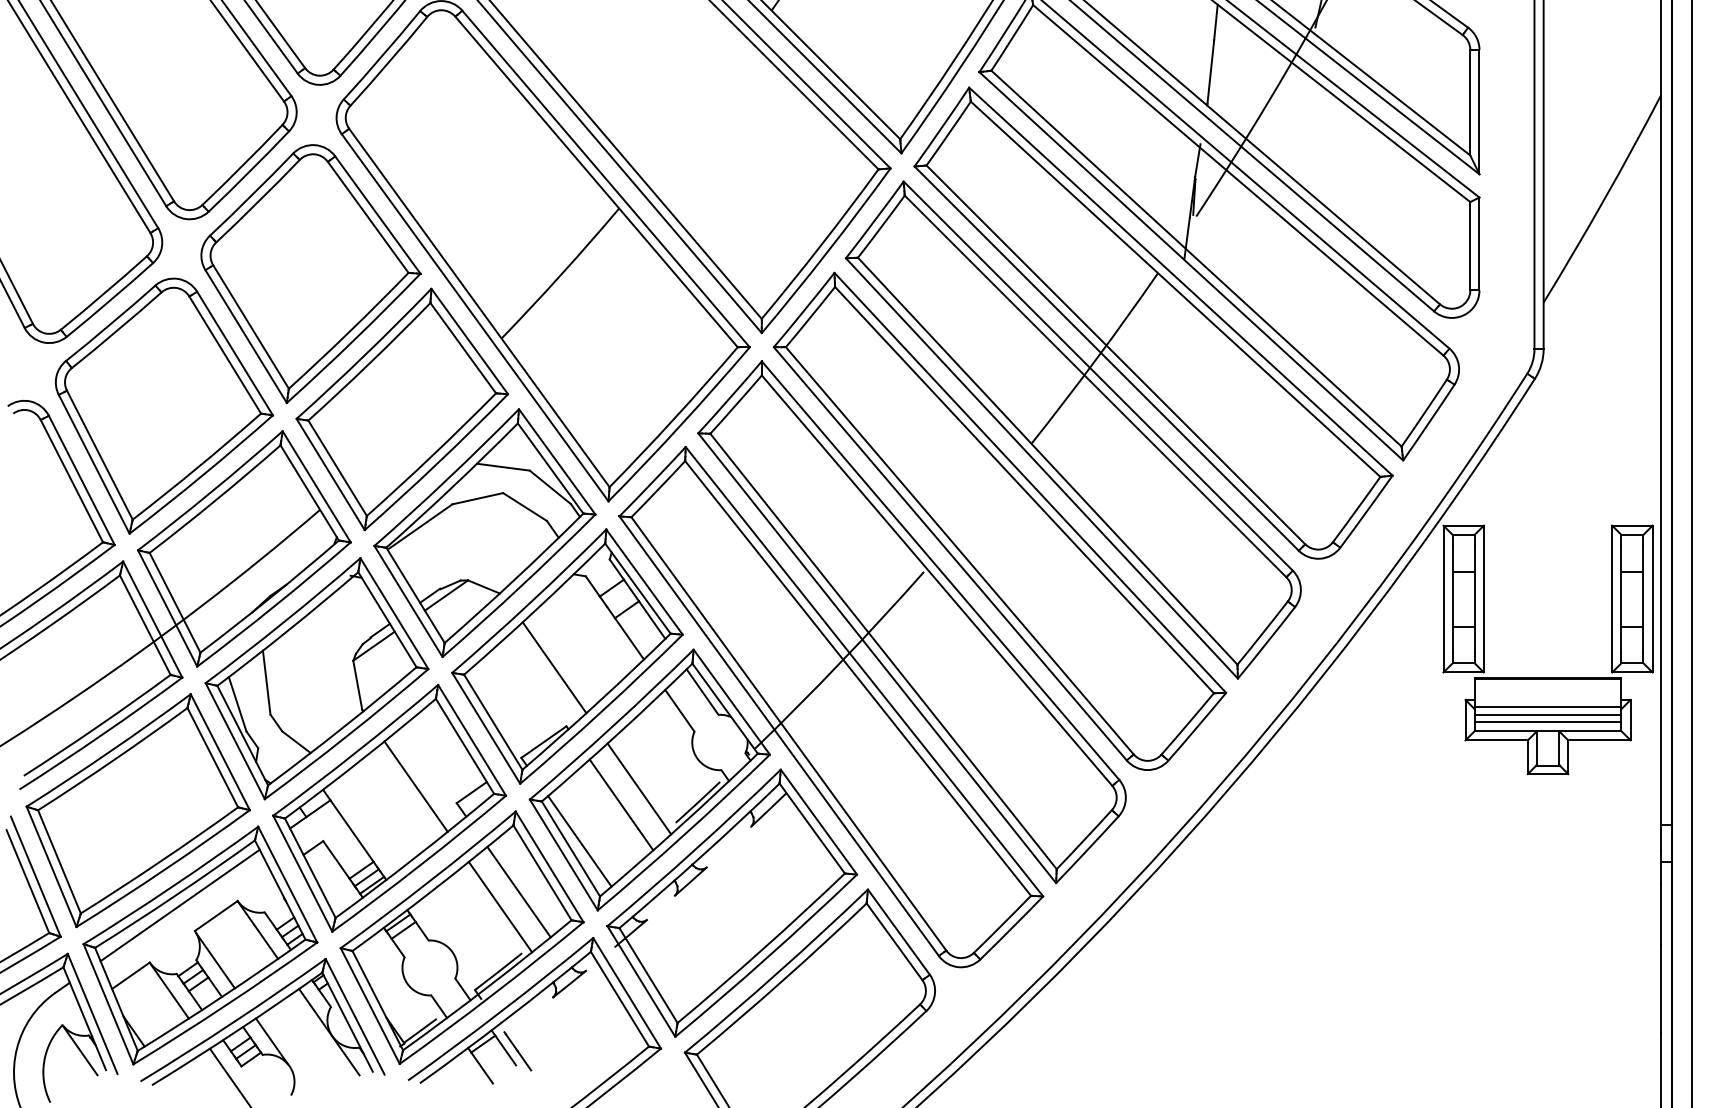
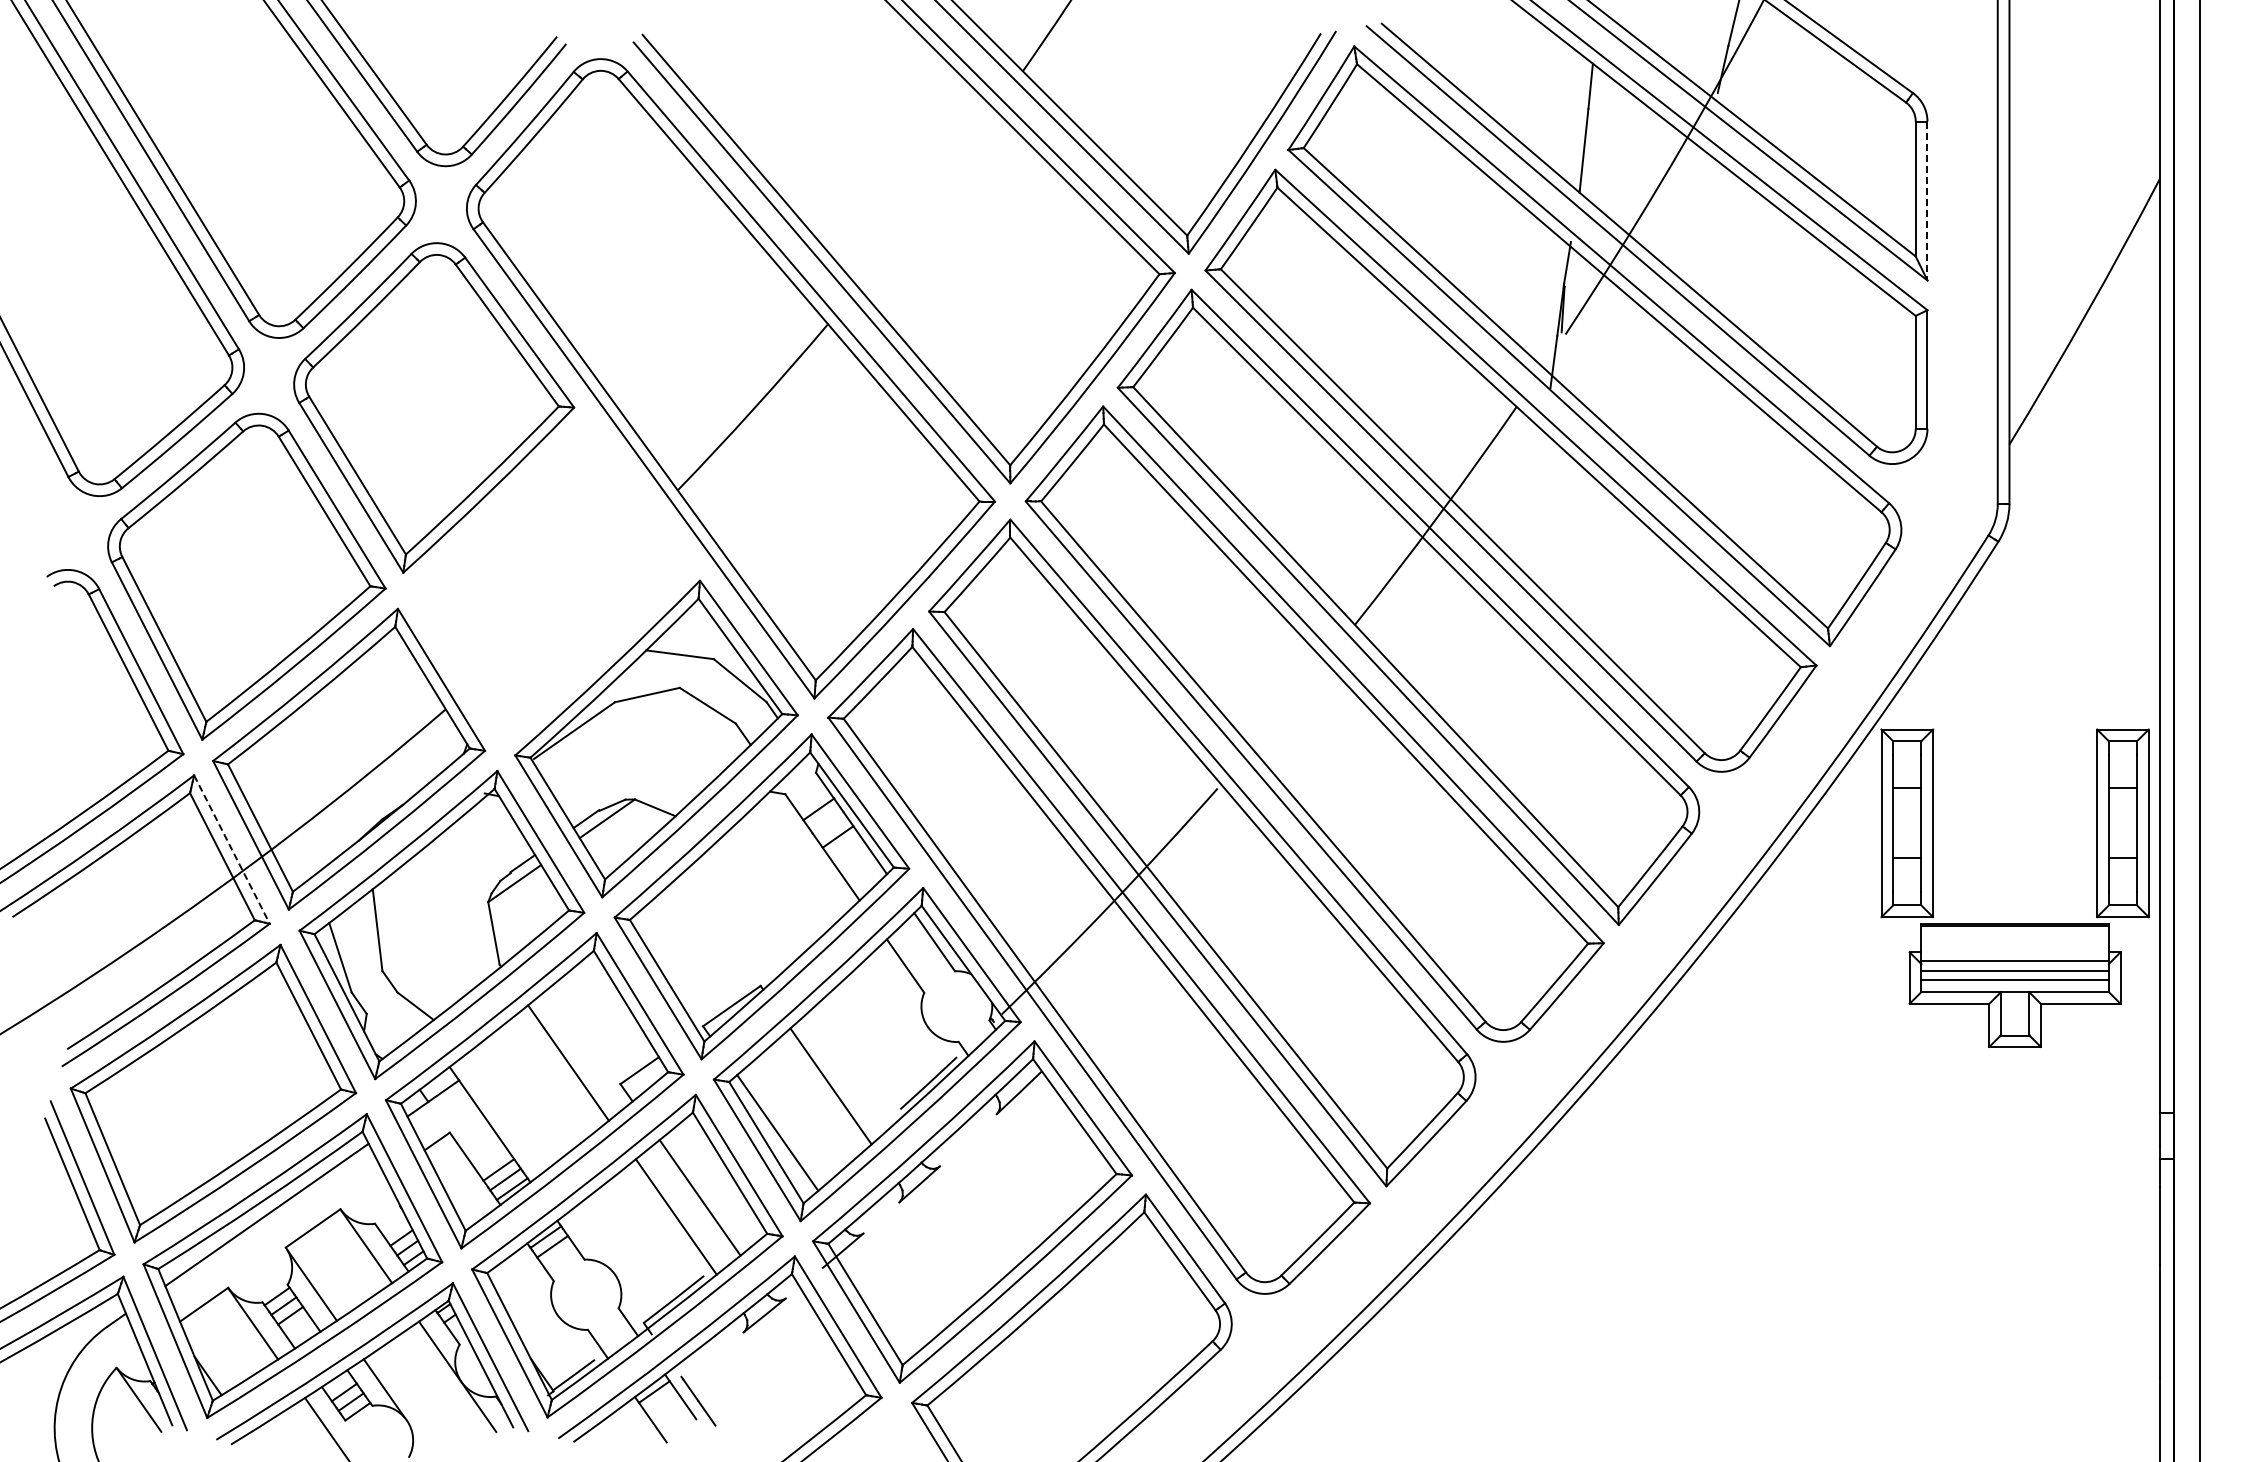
line: (1479, 112) -> (1927, 201), solid -> dashed
part: (402, 409) -> (550, 580), removed
line: (153, 620) -> (232, 850), solid -> dashed
line: (554, 668) -> (745, 911), removed
line: (639, 788) -> (853, 1065), removed

